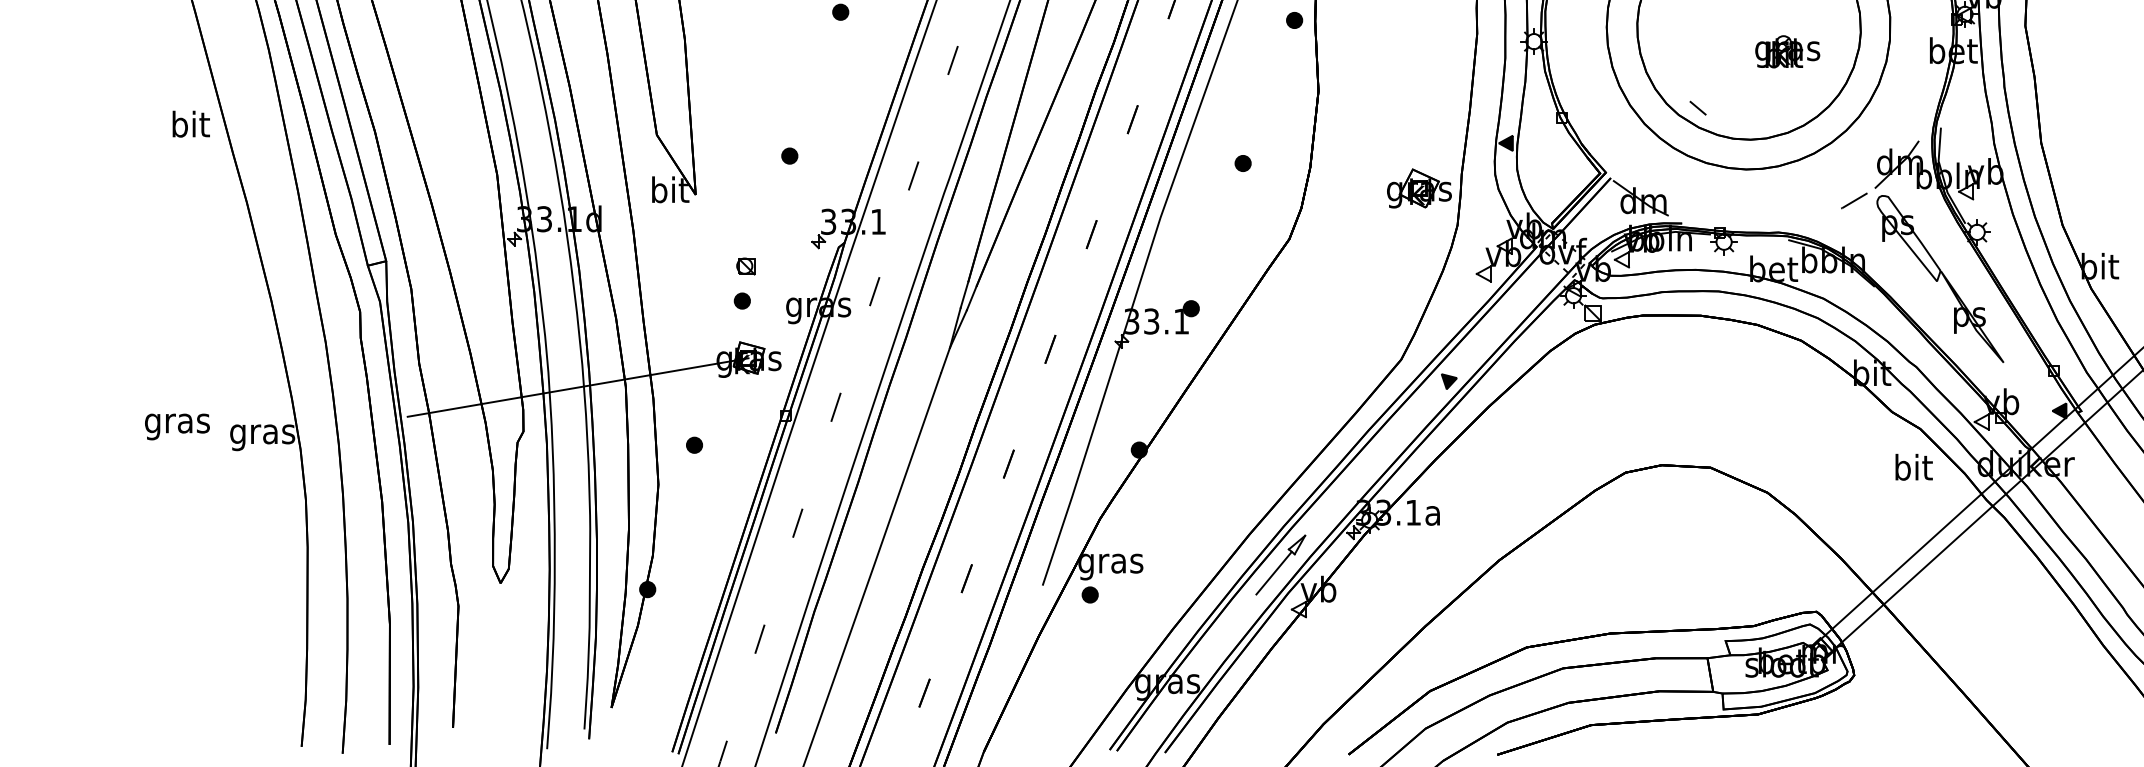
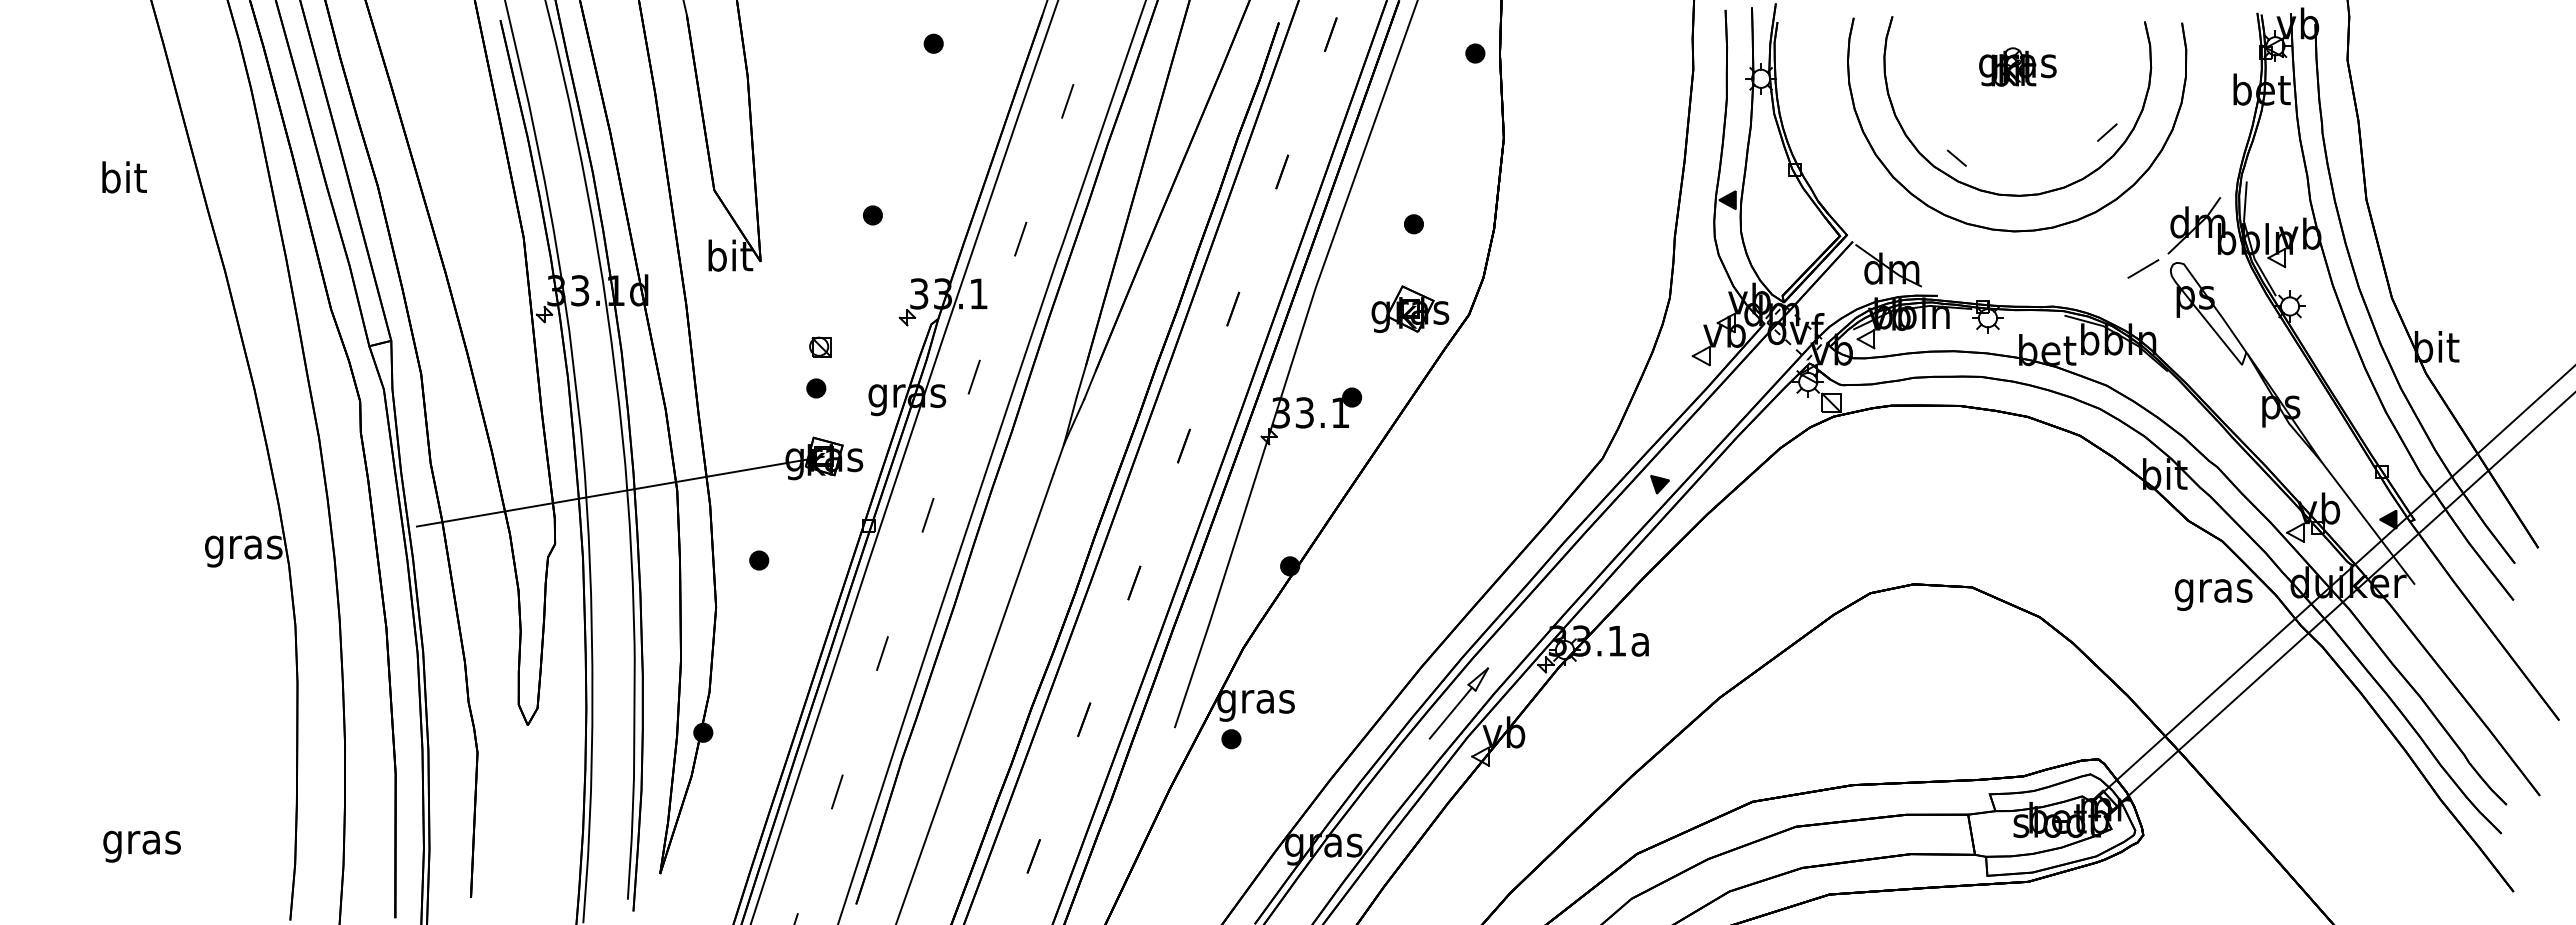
part: (1787, 51) -> (2017, 66), moved
line: (1824, 86) -> (2107, 132), added
text: (191, 124) -> (124, 177), moved
part: (1419, 188) -> (1410, 308), moved
line: (2042, 413) -> (2367, 522), added
text: (176, 426) -> (141, 846), moved
text: (1913, 470) -> (2213, 590), bit -> gras

